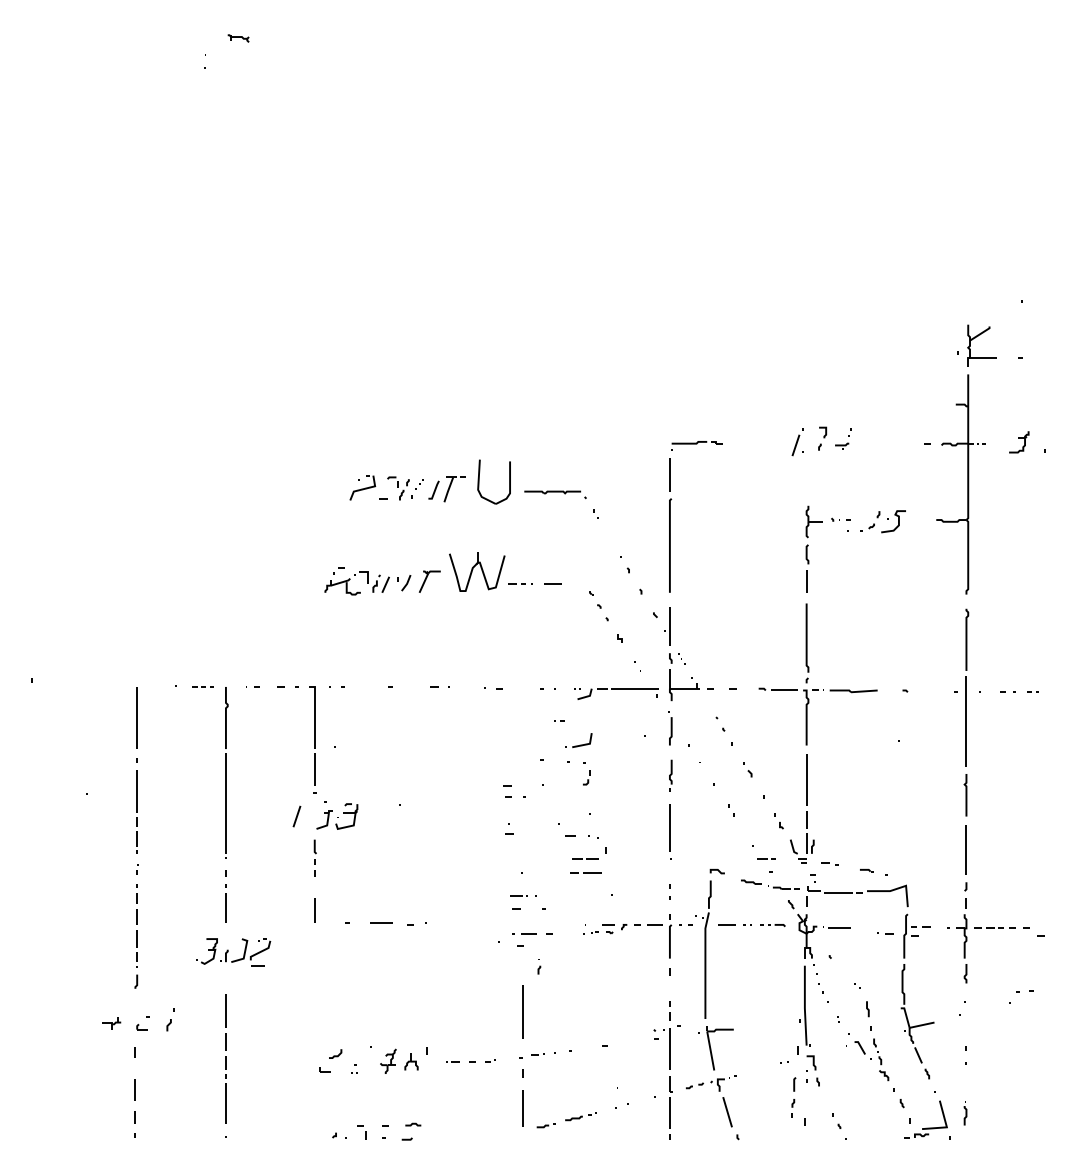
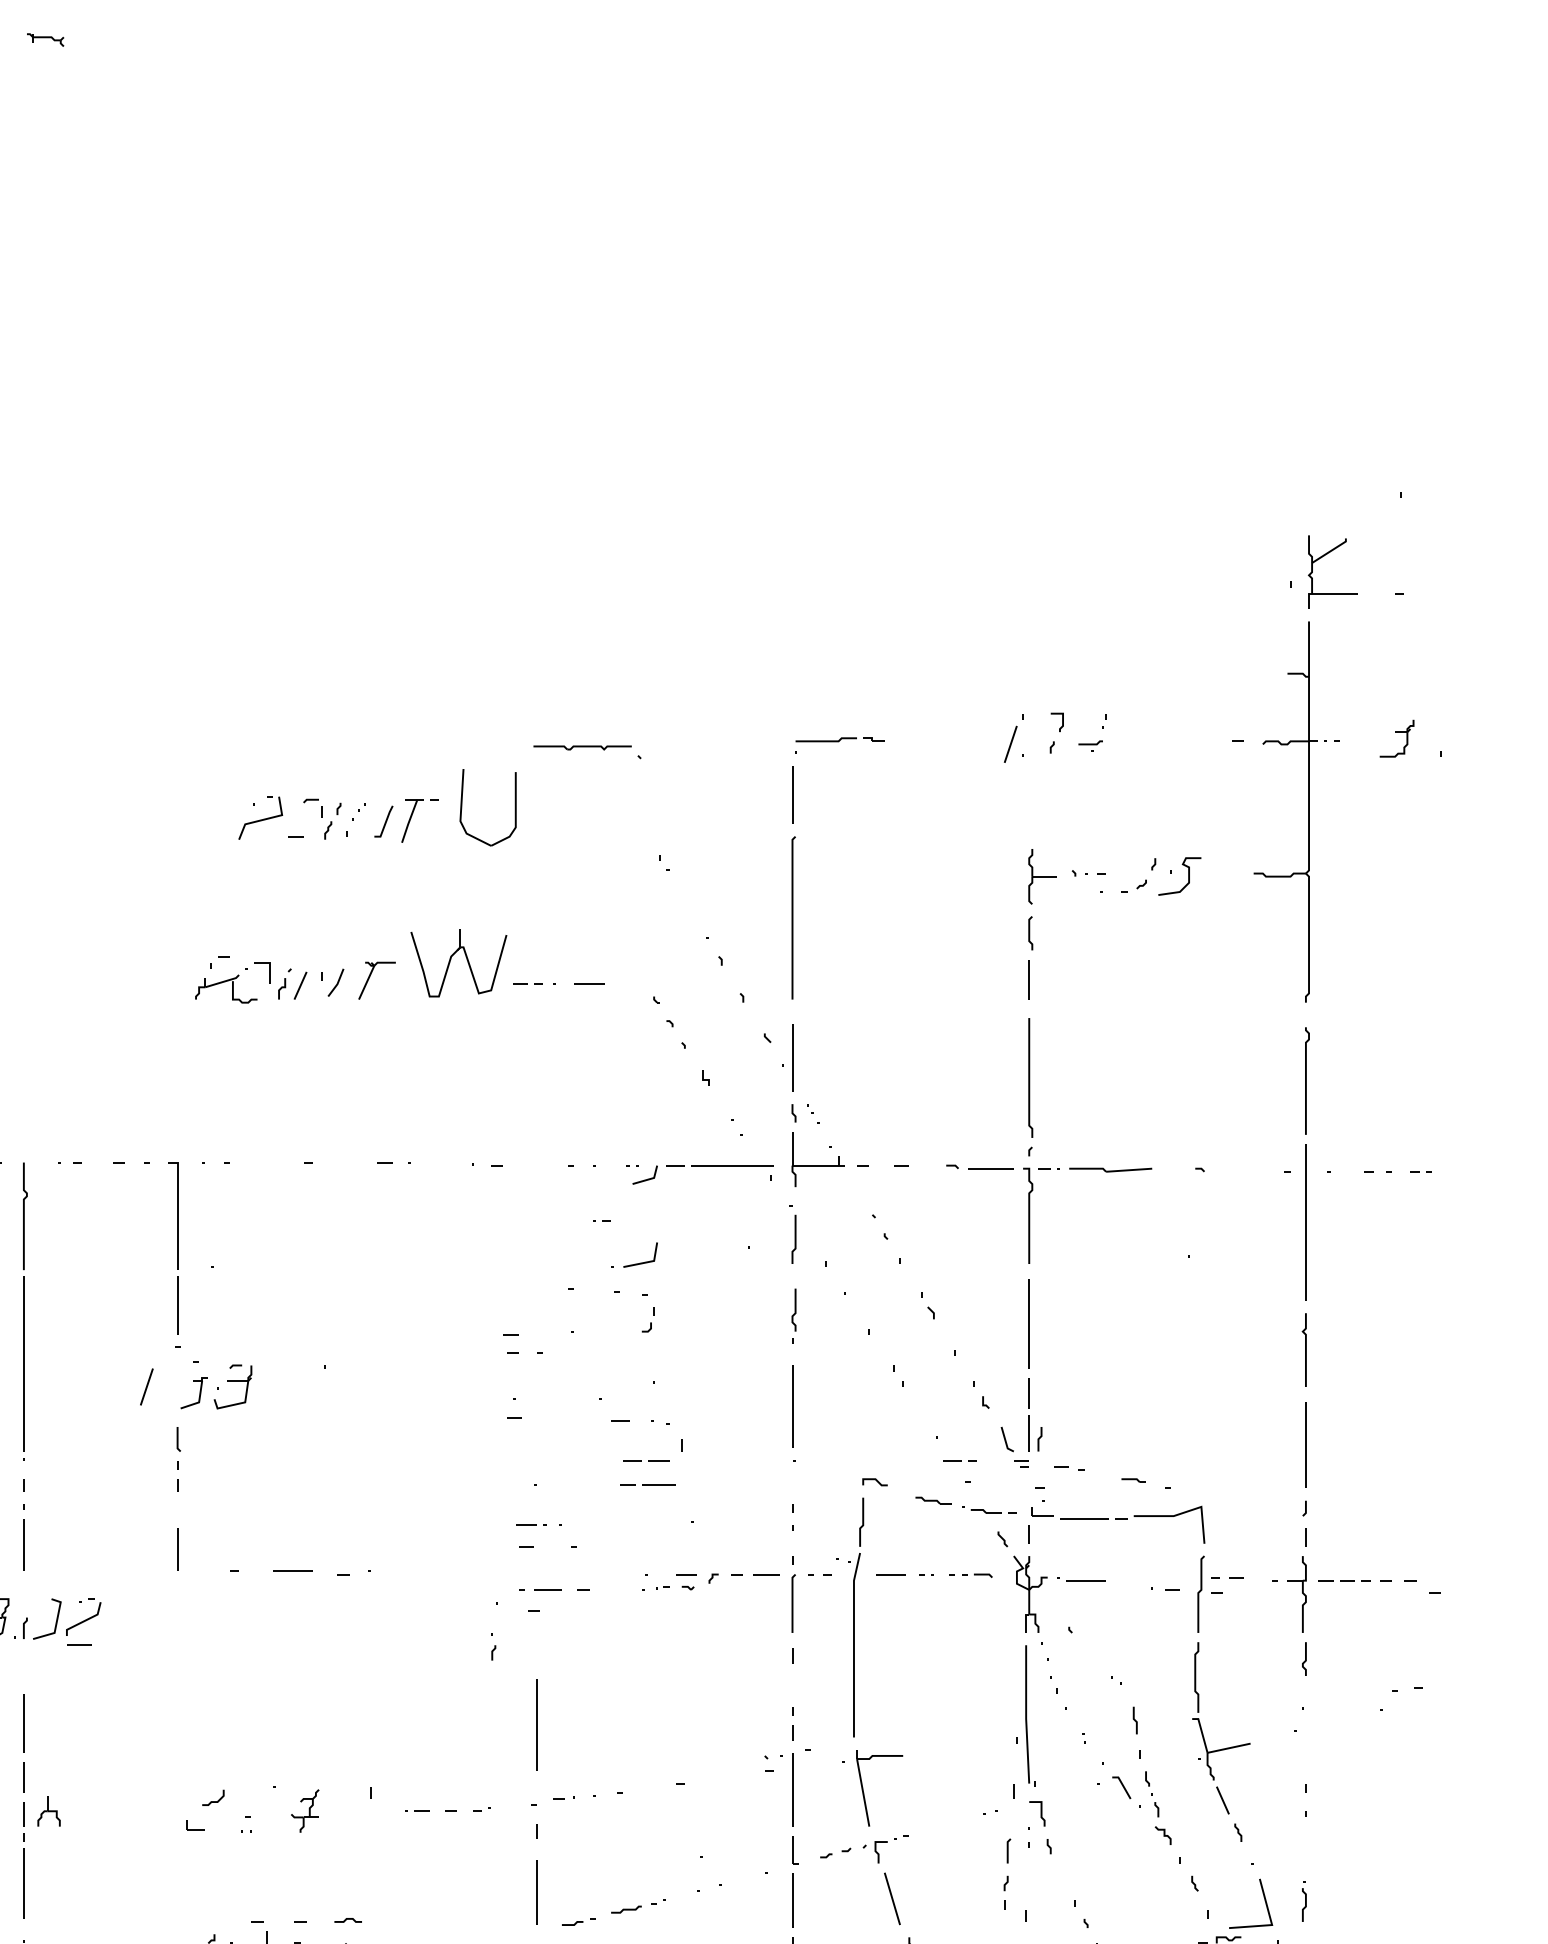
part: (555, 494) -> (587, 751), moved
part: (539, 966) -> (493, 1646), moved
part: (411, 1061) -> (49, 1811), moved

